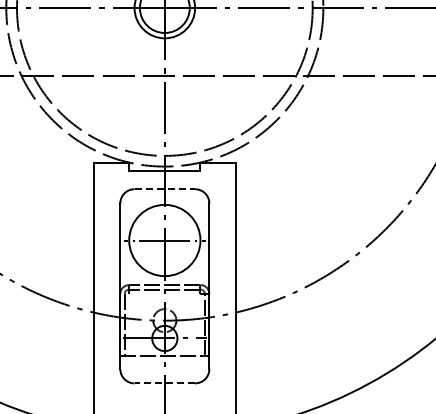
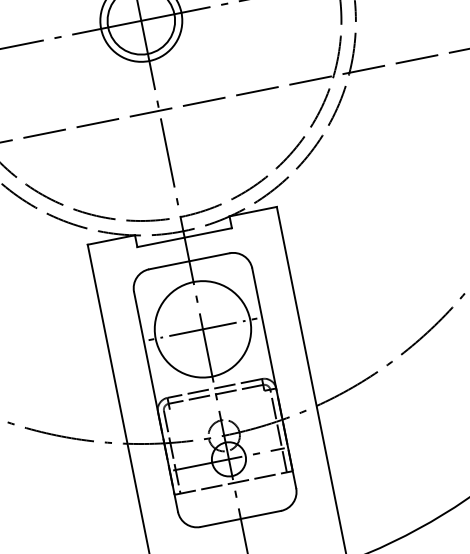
line: (165, 189) -> (190, 261), dashed -> solid
line: (164, 383) -> (240, 519), dashed -> solid

